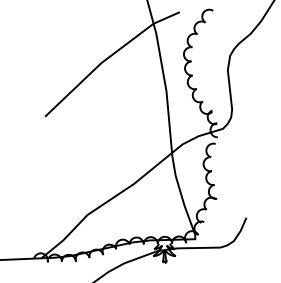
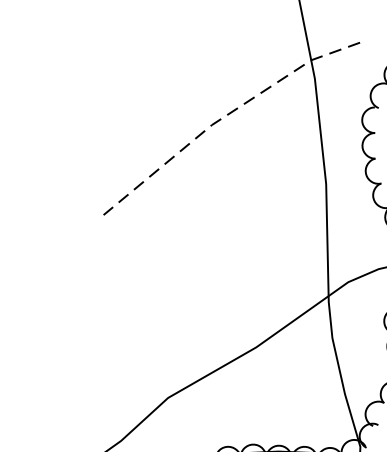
line: (107, 58) -> (223, 117), solid -> dashed

